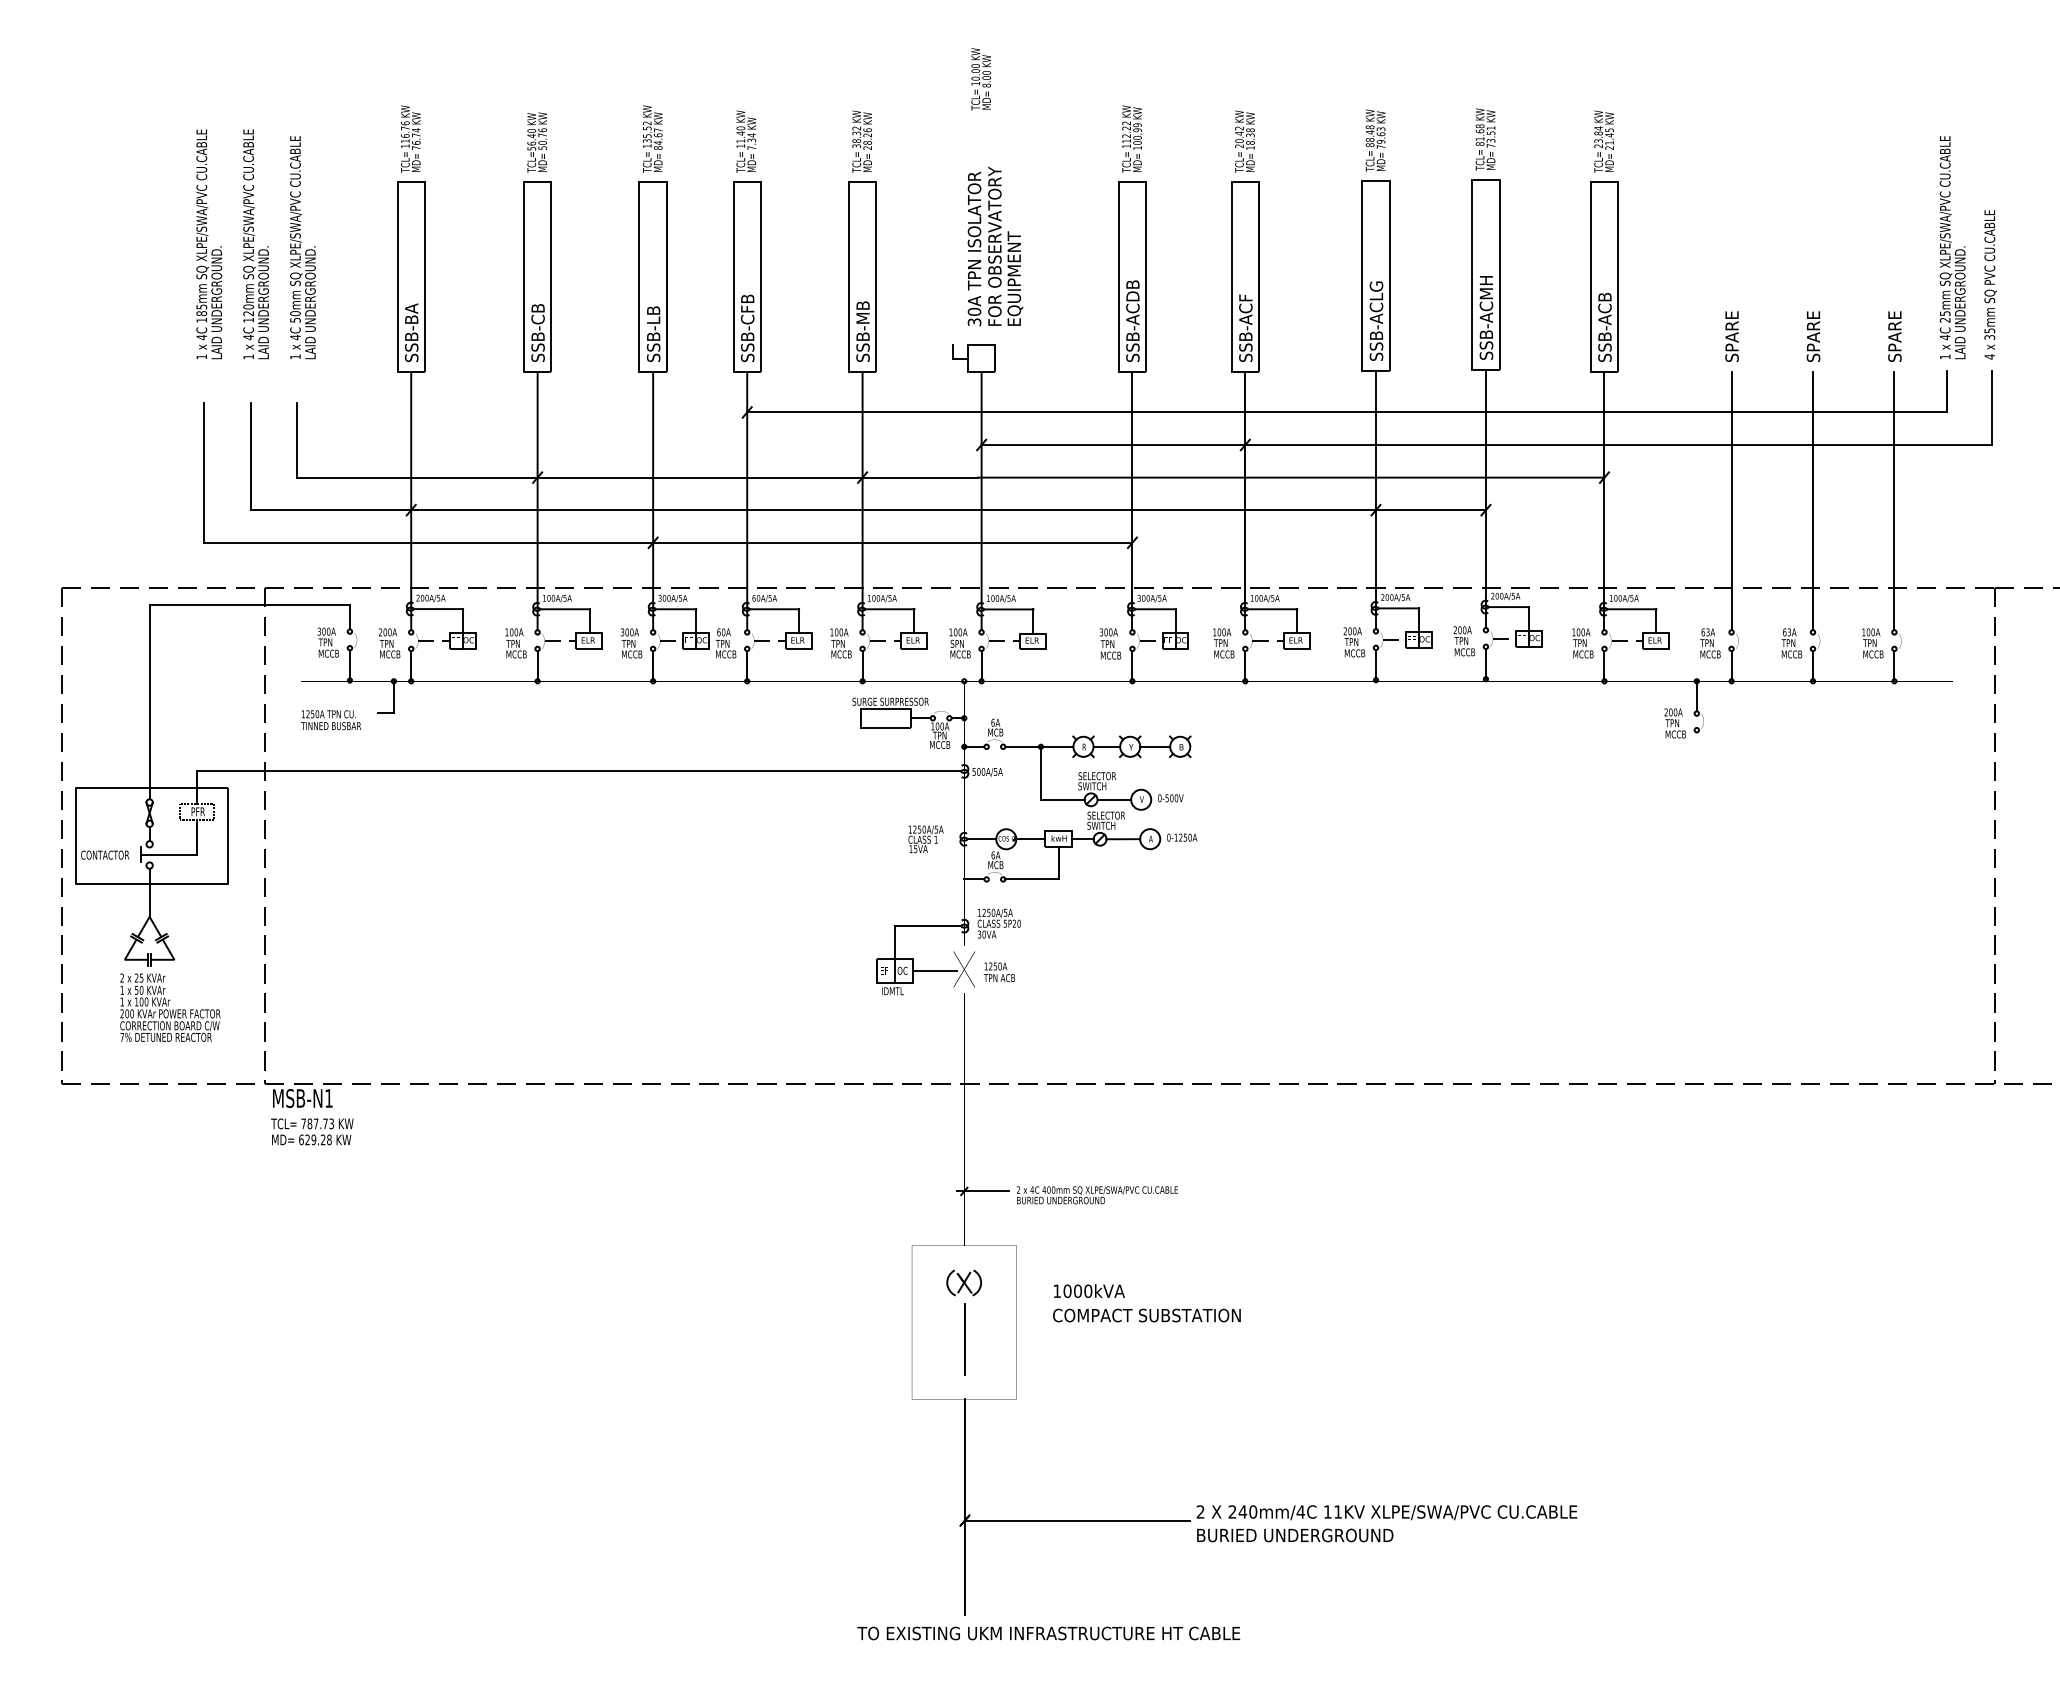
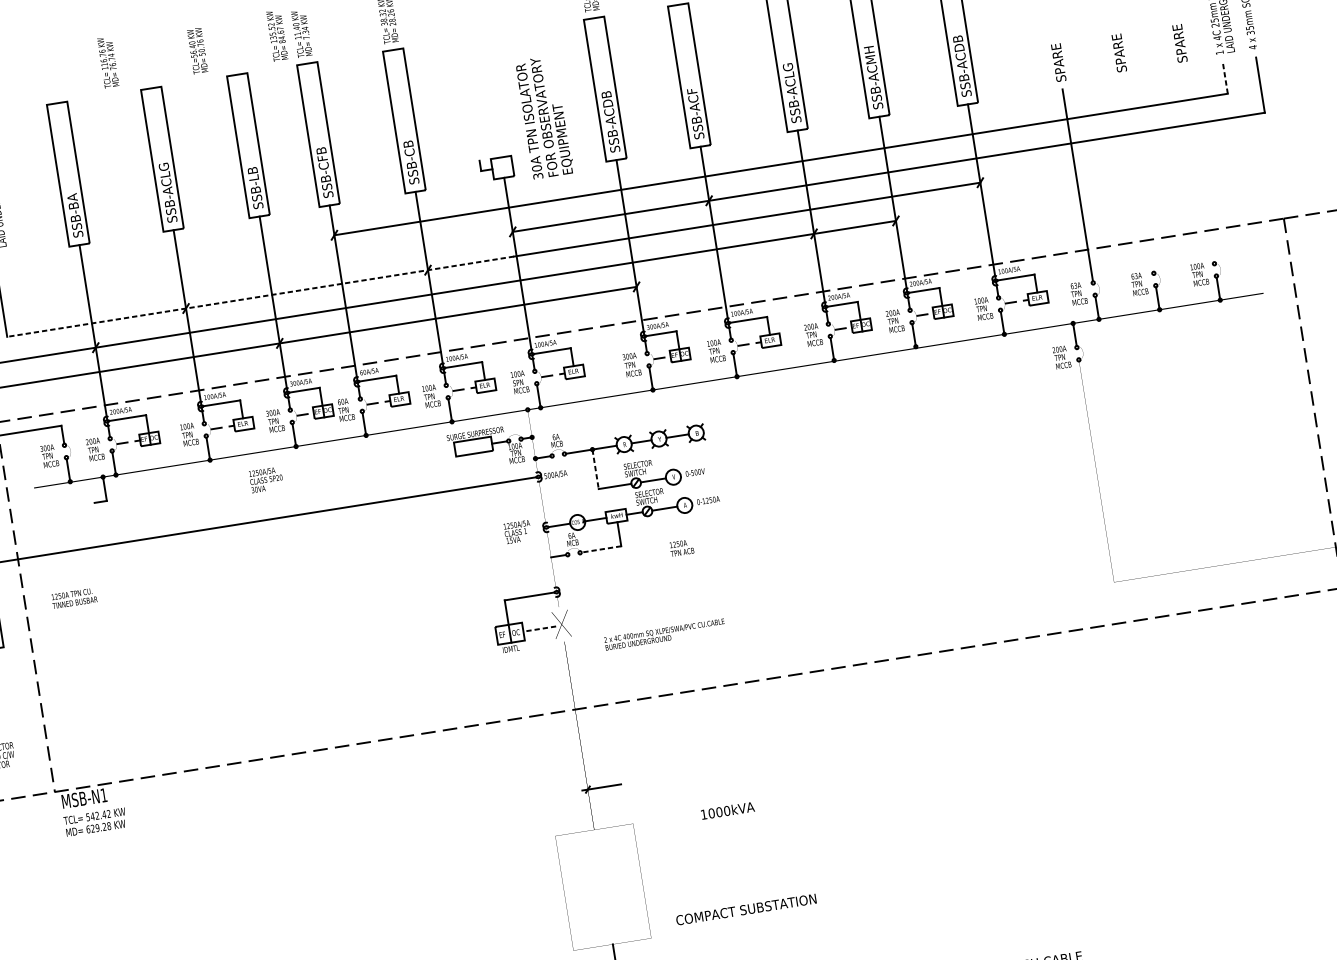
text: (410, 138) -> (108, 62), moved
text: (652, 138) -> (277, 35), moved
text: (537, 142) -> (197, 50), moved
text: (995, 246) -> (544, 117), moved
text: (1604, 289) -> (958, 42), SSB-ACB -> SSB-ACDB
text: (537, 303) -> (165, 178), SSB-CB -> SSB-ACLG
text: (862, 312) -> (408, 147), SSB-MB -> SSB-CB
line: (1947, 391) -> (1225, 78), solid -> dashed
line: (637, 477) -> (260, 296), solid -> dashed
line: (1813, 501) -> (1138, 175), removed
line: (1894, 501) -> (1199, 166), removed
text: (330, 720) -> (73, 598), moved
line: (1040, 773) -> (595, 469), solid -> dashed
line: (1032, 879) -> (601, 549), solid -> dashed
text: (998, 923) -> (265, 479), moved
line: (934, 971) -> (539, 629), solid -> dashed
text: (998, 972) -> (681, 548), moved
text: (317, 1123) -> (98, 815), 787.73 -> 542.42
text: (1097, 1195) -> (665, 634), moved
part: (963, 1282) -> (598, 857), removed
text: (1089, 1290) -> (727, 810), moved
text: (1146, 1315) -> (745, 909), moved
line: (964, 1338) -> (605, 899), removed

